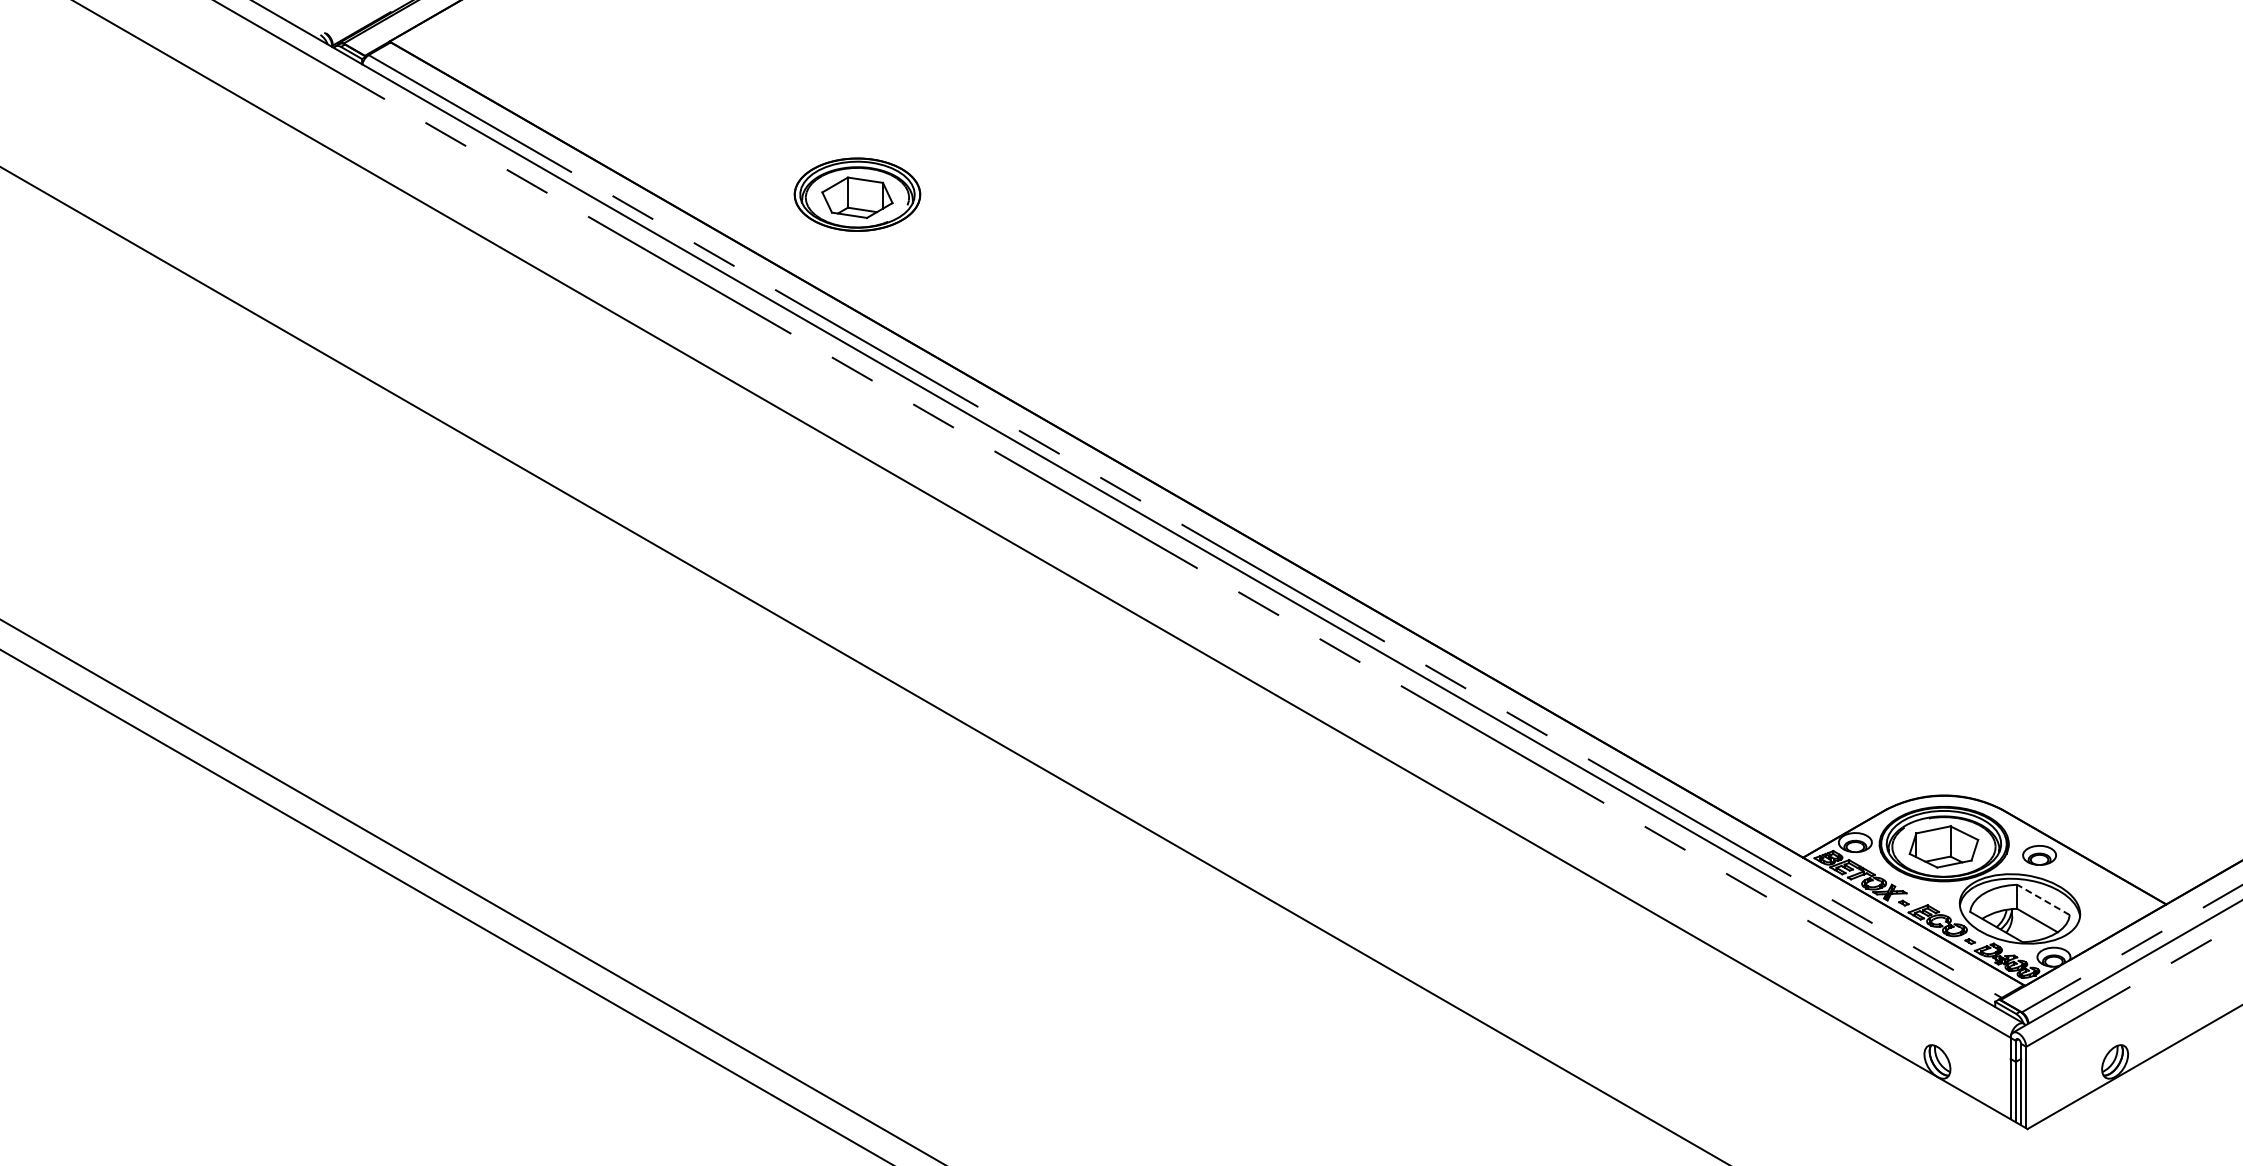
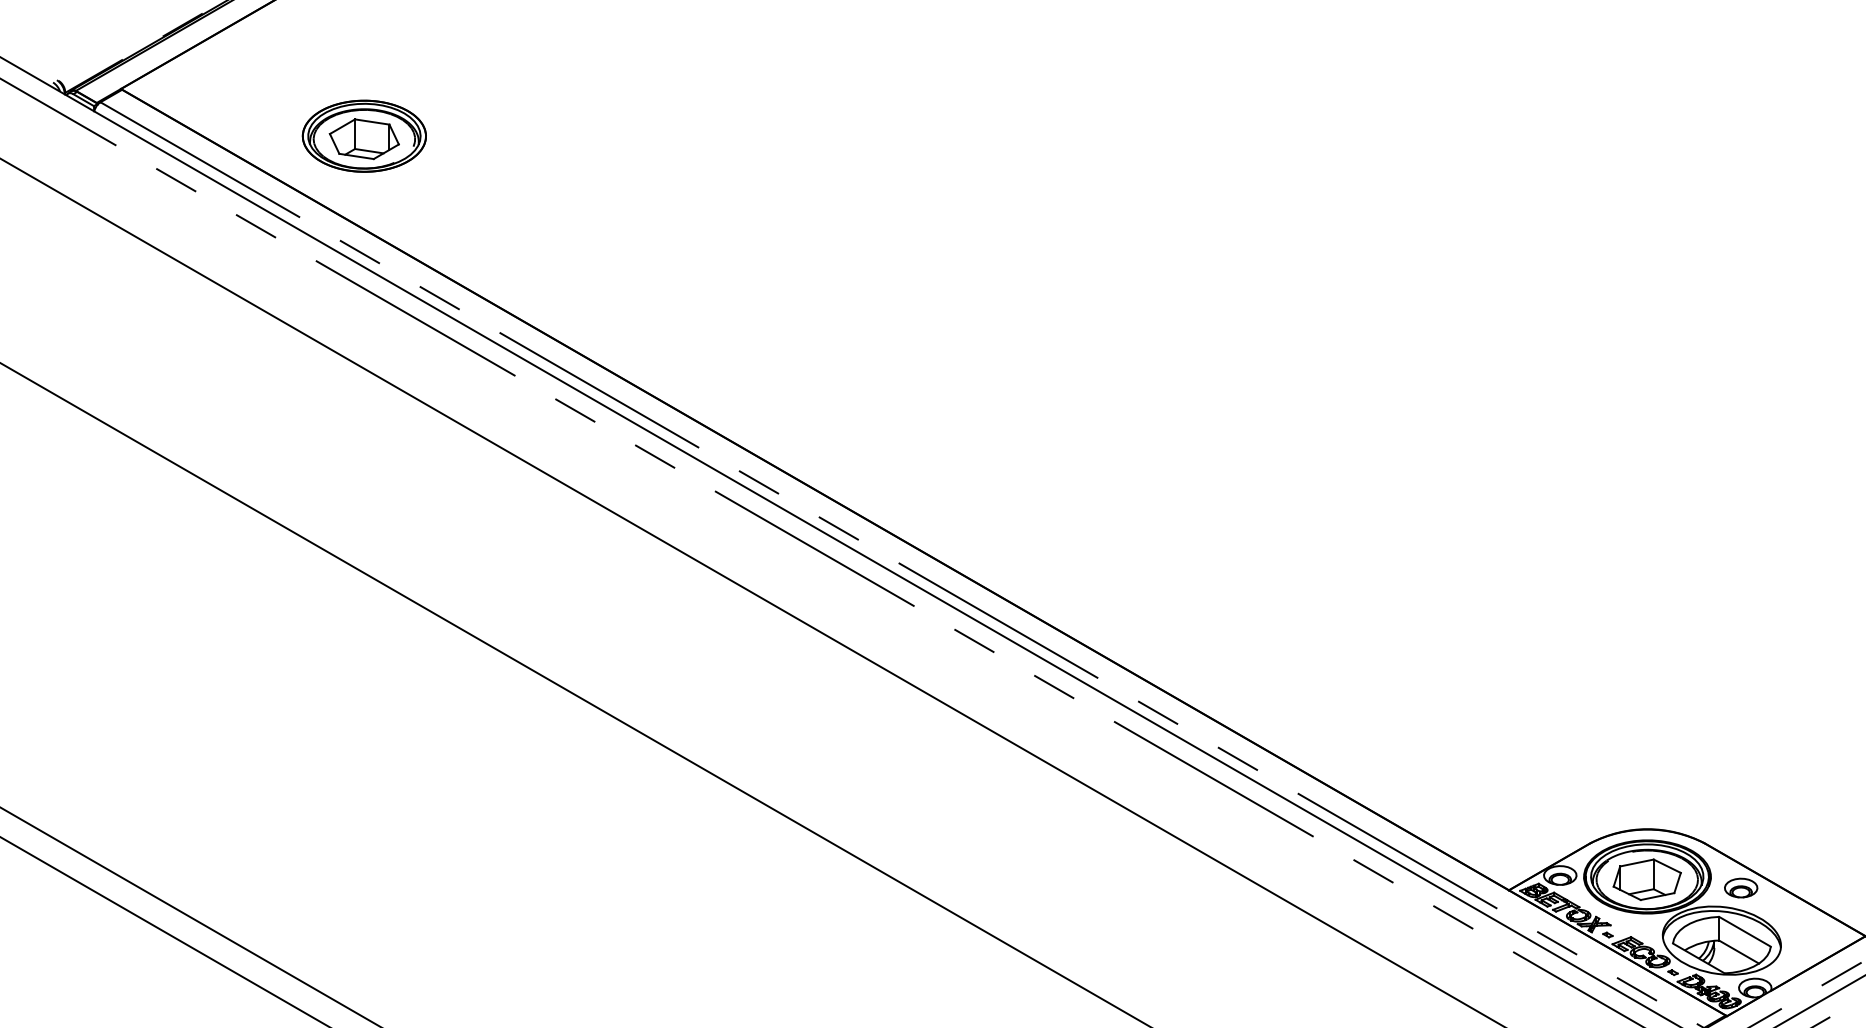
part: (857, 194) -> (364, 136), moved
line: (2043, 899) -> (1744, 931), dashed -> solid

